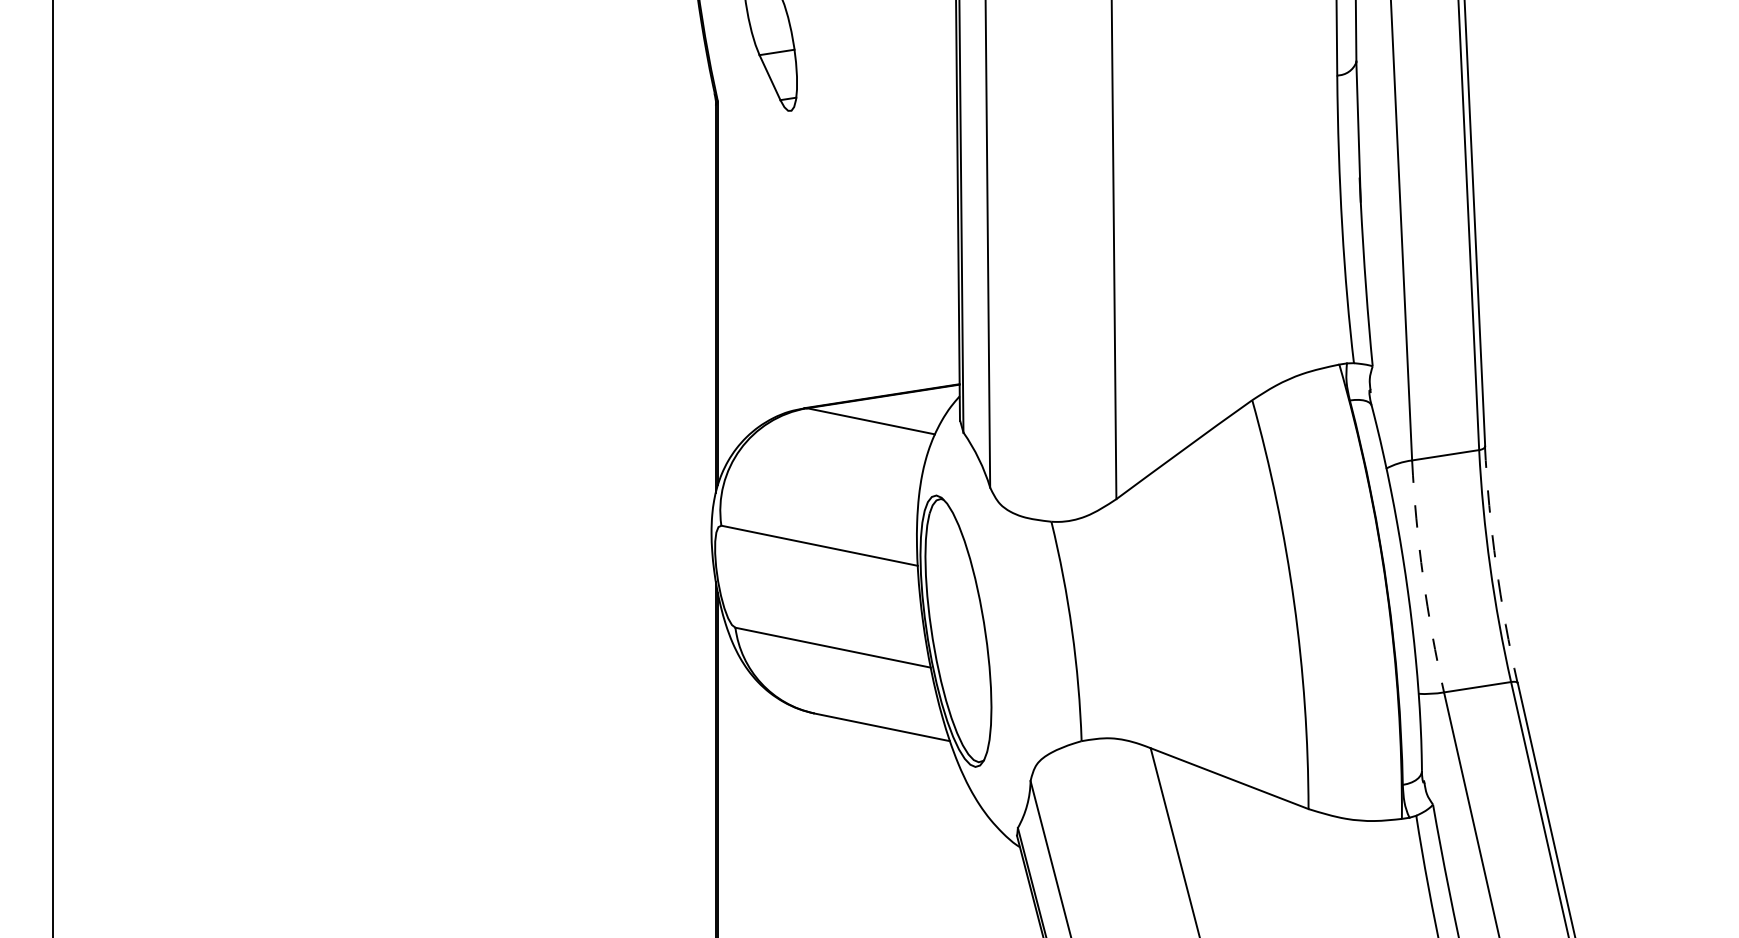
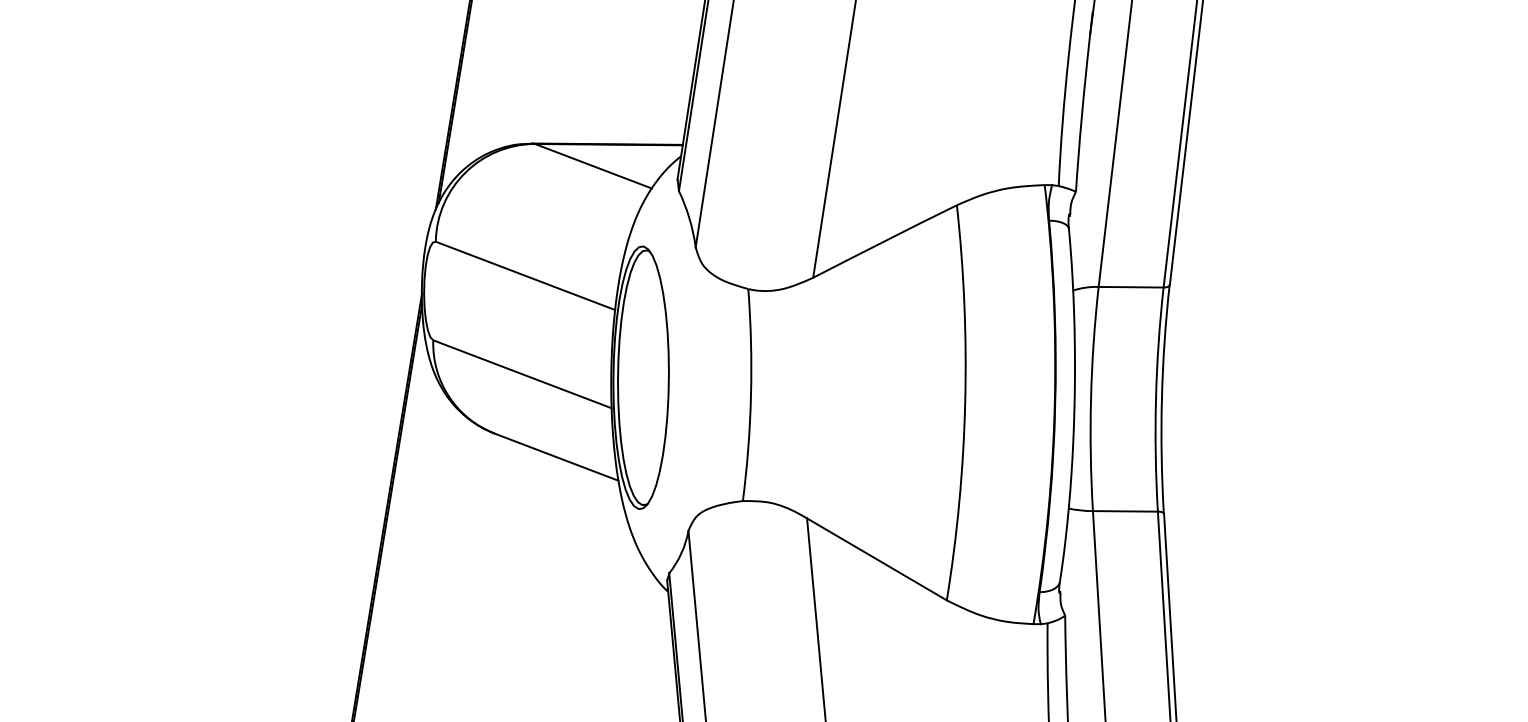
arc: (1496, 565) -> (1162, 399), dashed -> solid
arc: (1423, 577) -> (1091, 399), dashed -> solid

